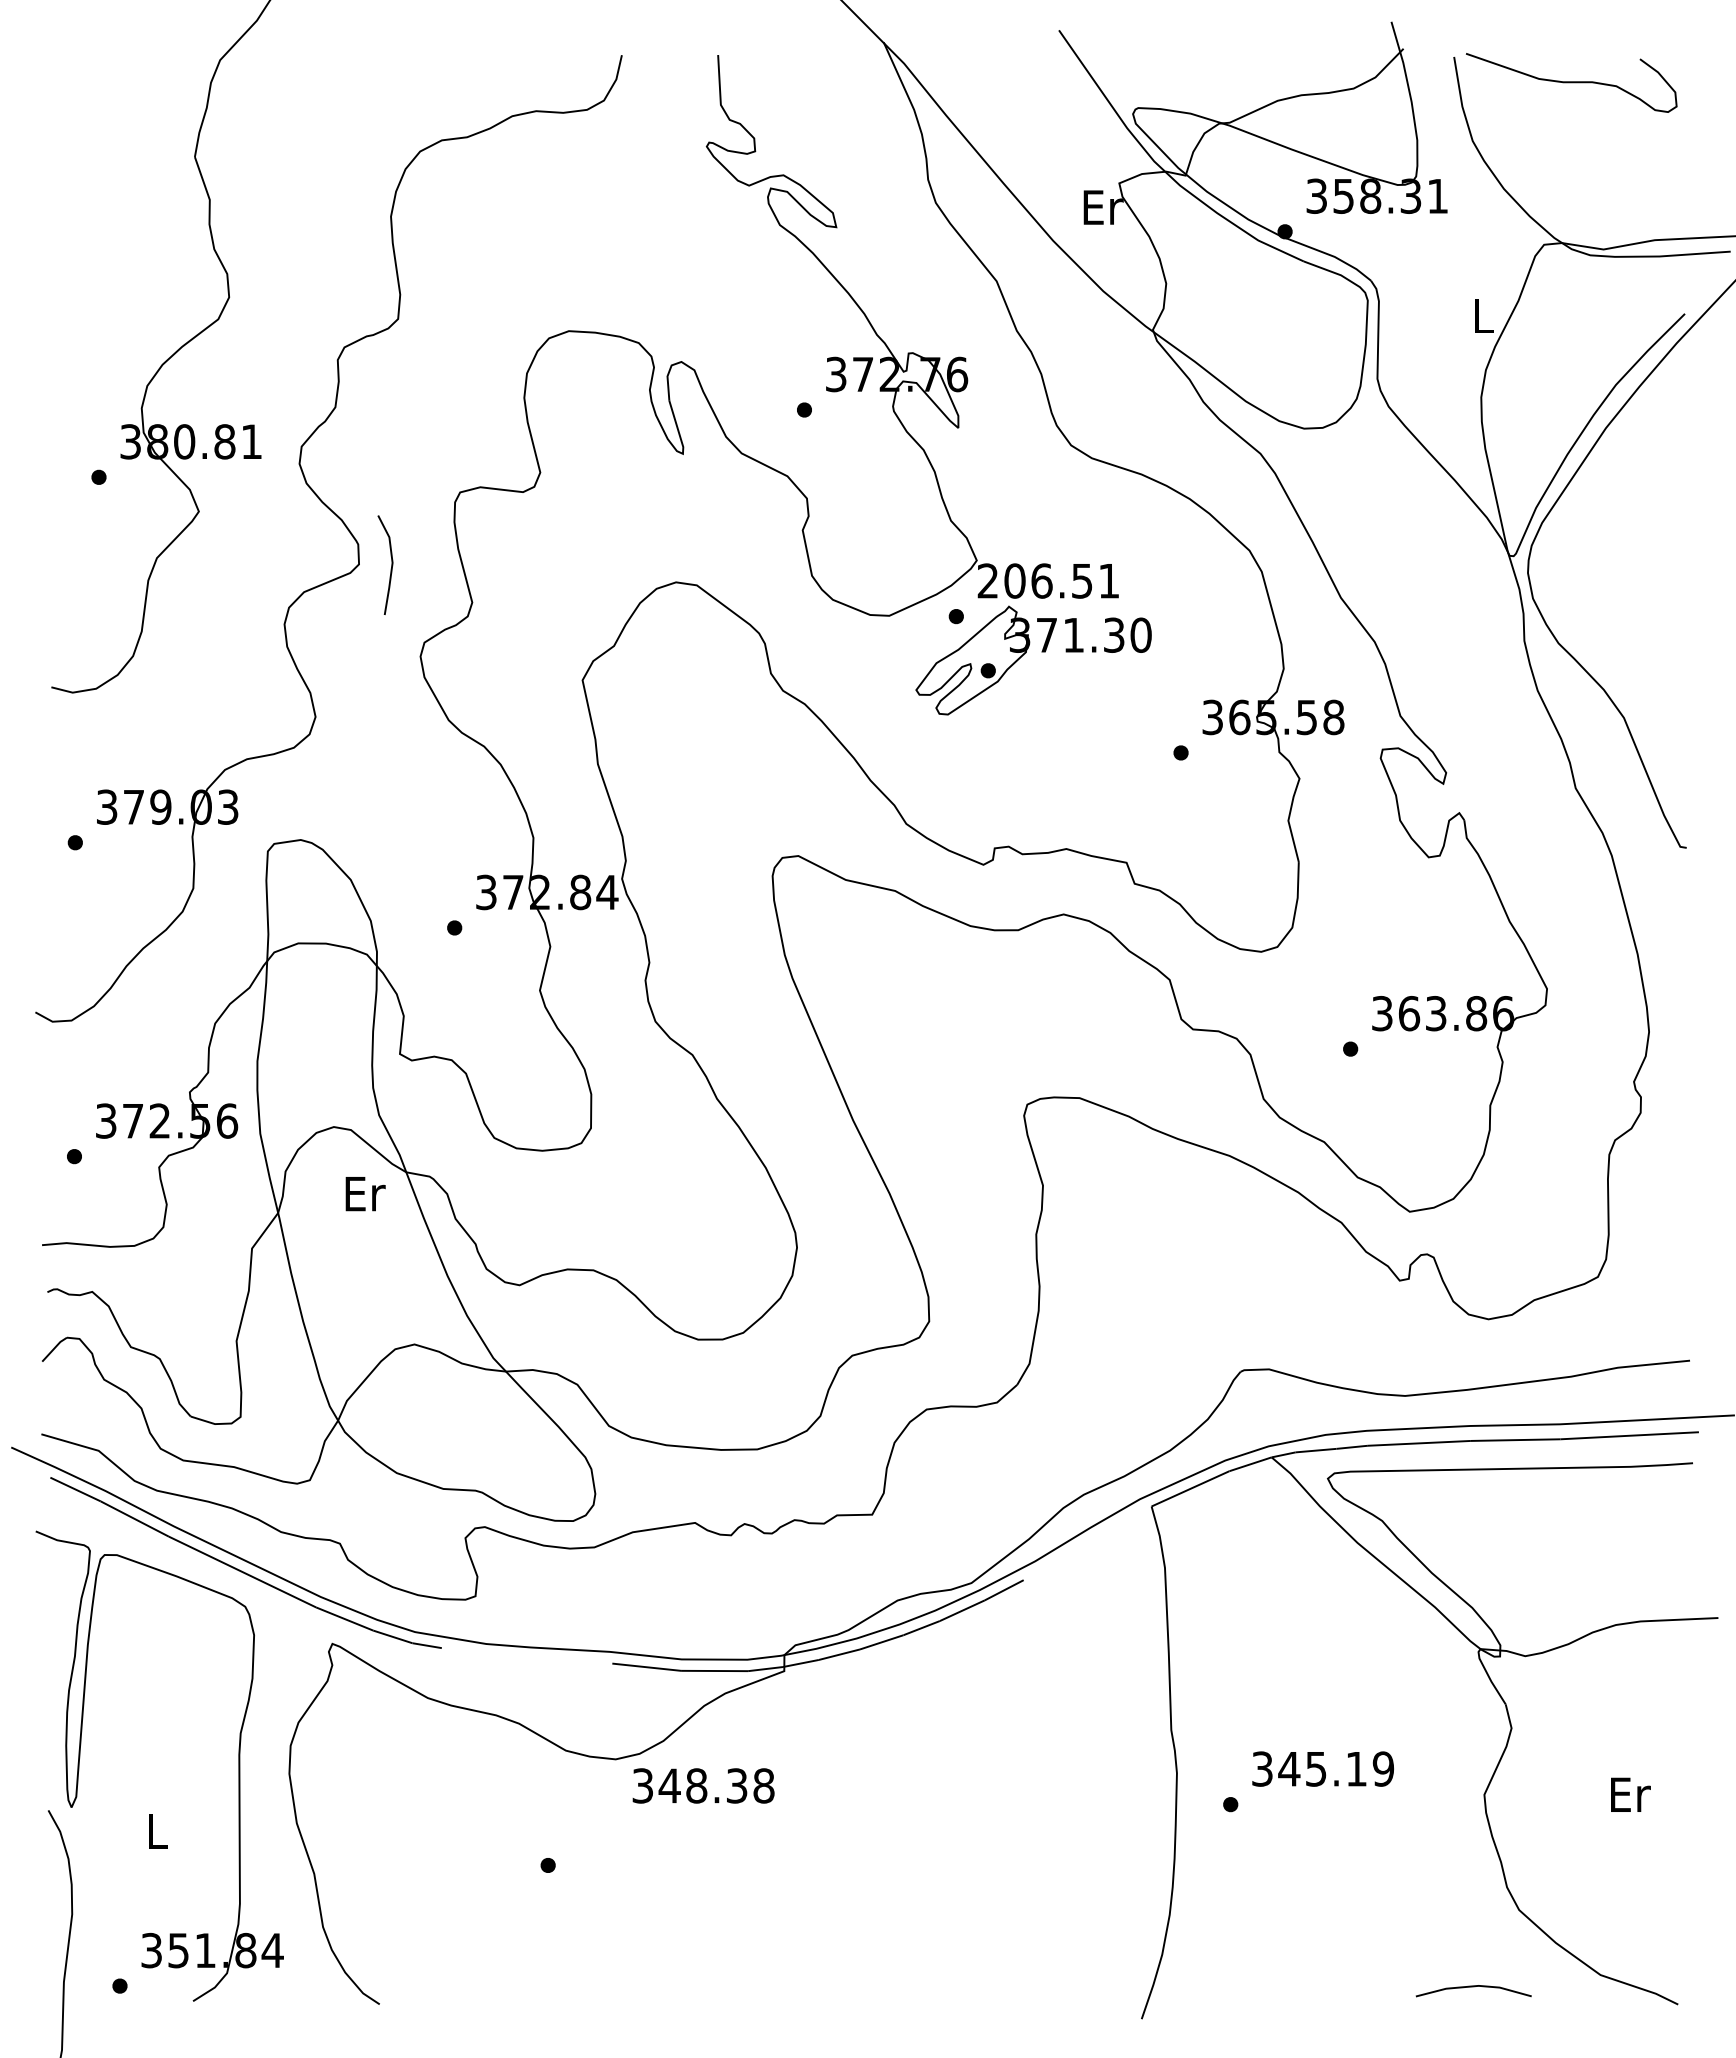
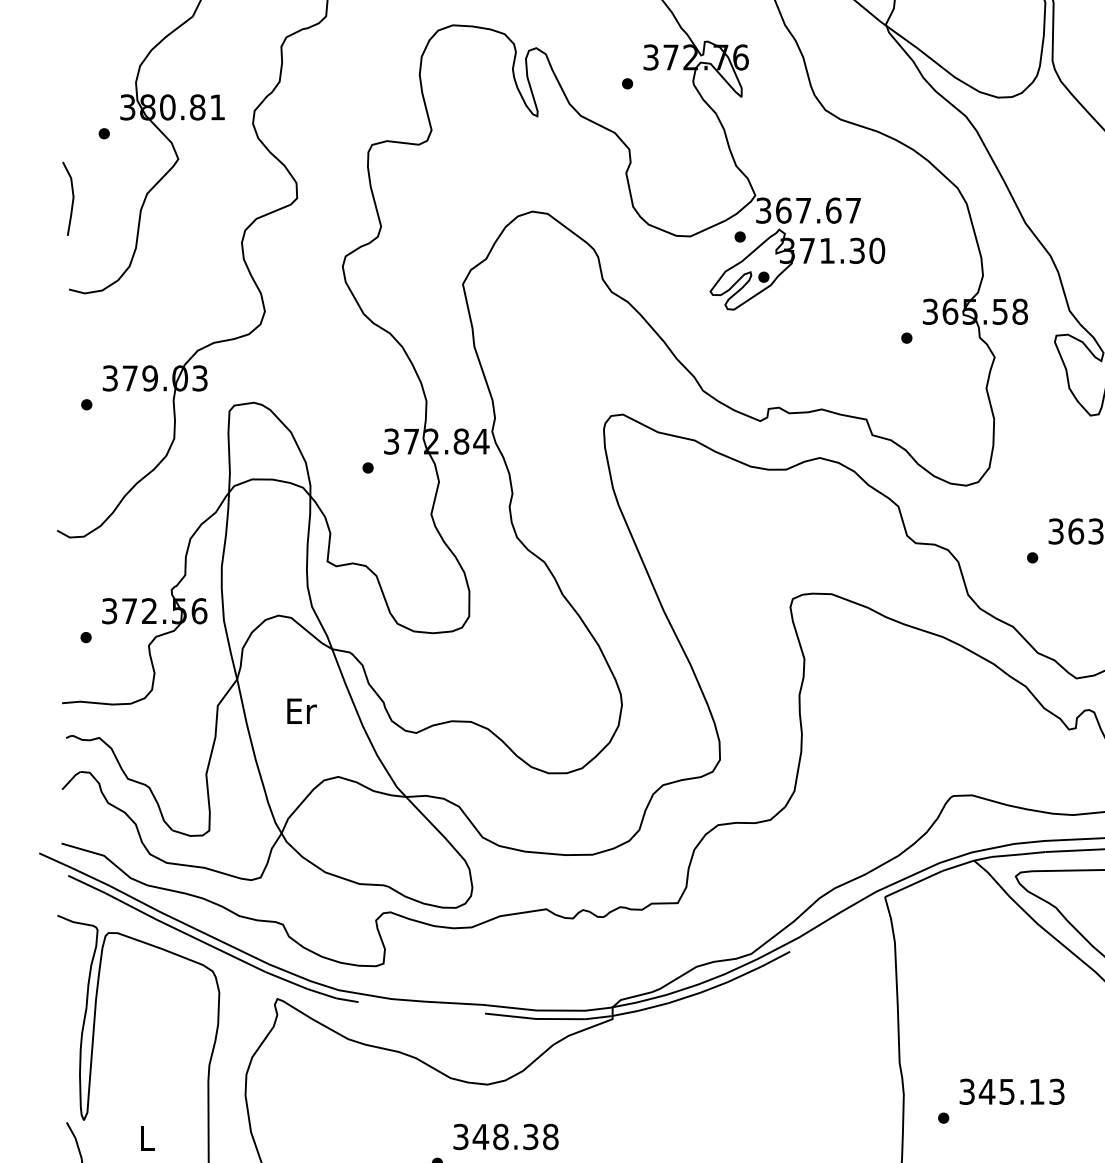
line: (391, 564) -> (72, 198), moved
text: (1048, 580) -> (808, 210), 206.51 -> 367.67
text: (365, 1194) -> (301, 711), moved
text: (1383, 1768) -> (1057, 1091), 345.19 -> 345.13
text: (703, 1785) -> (505, 1136), moved

